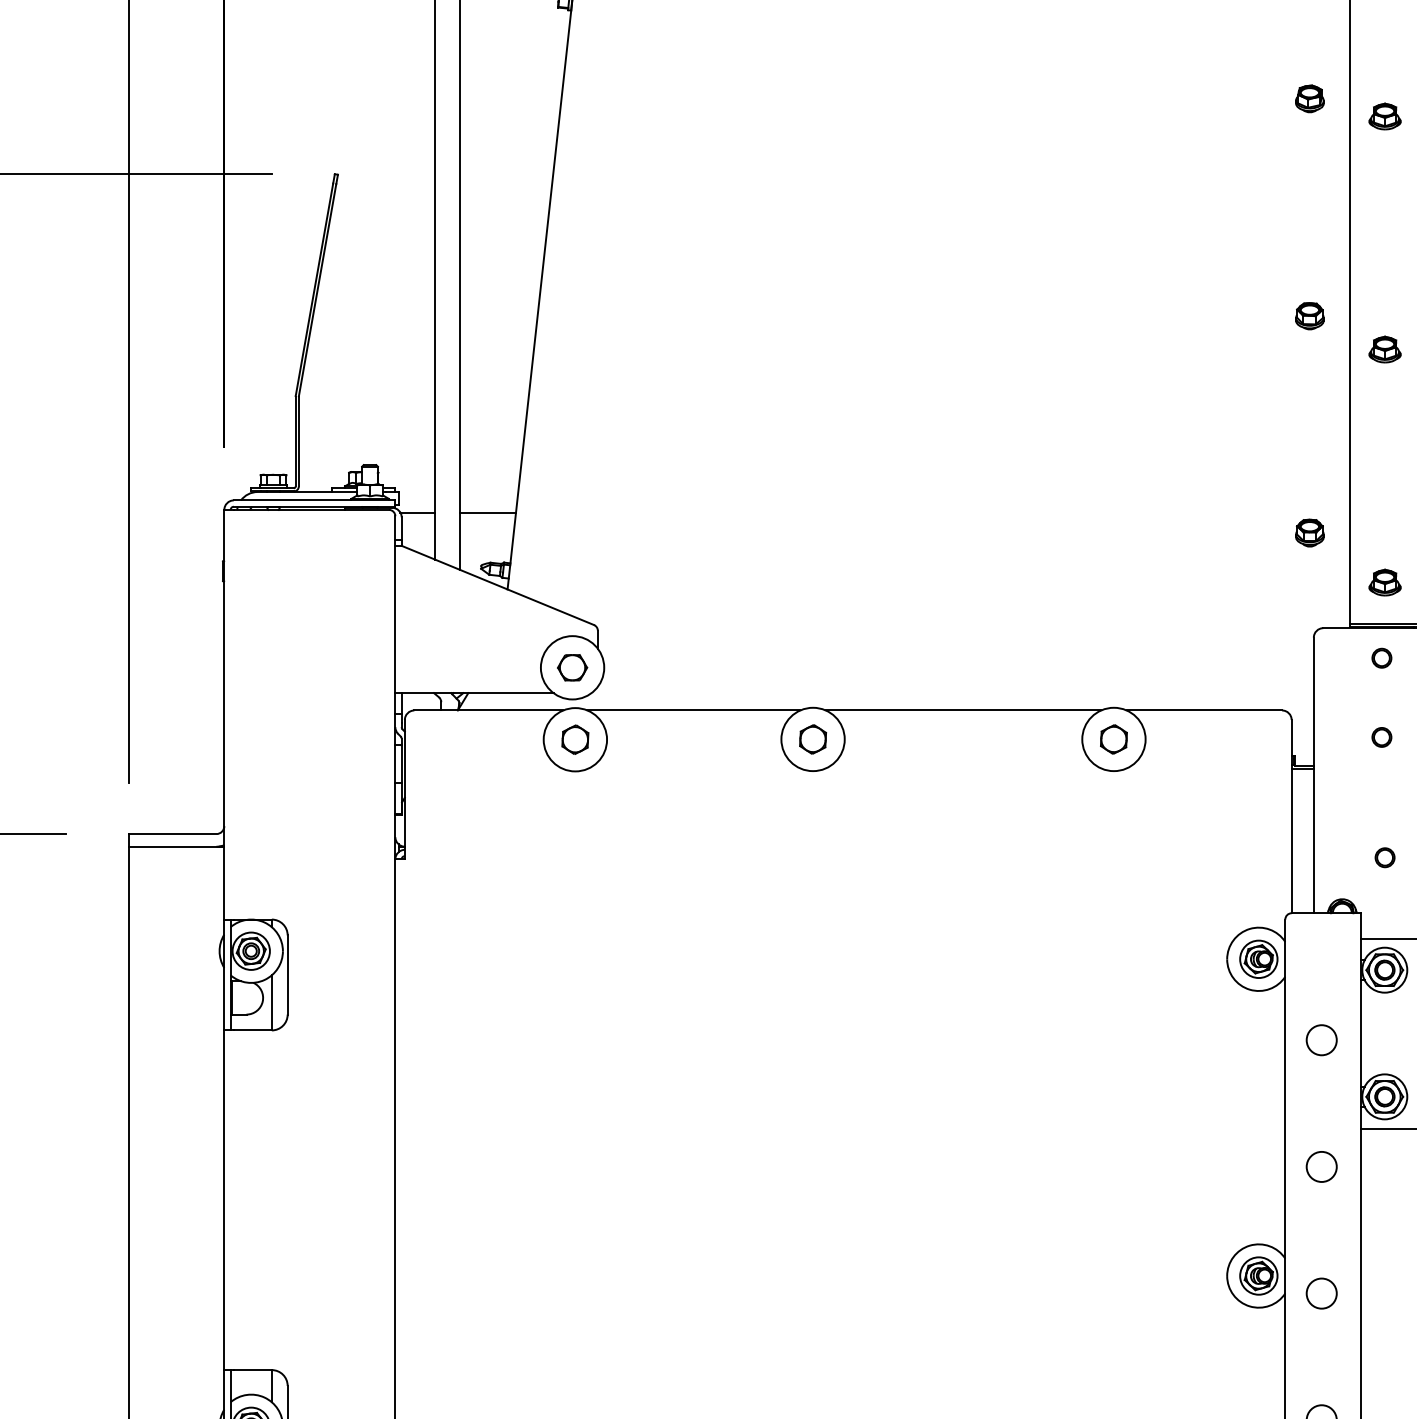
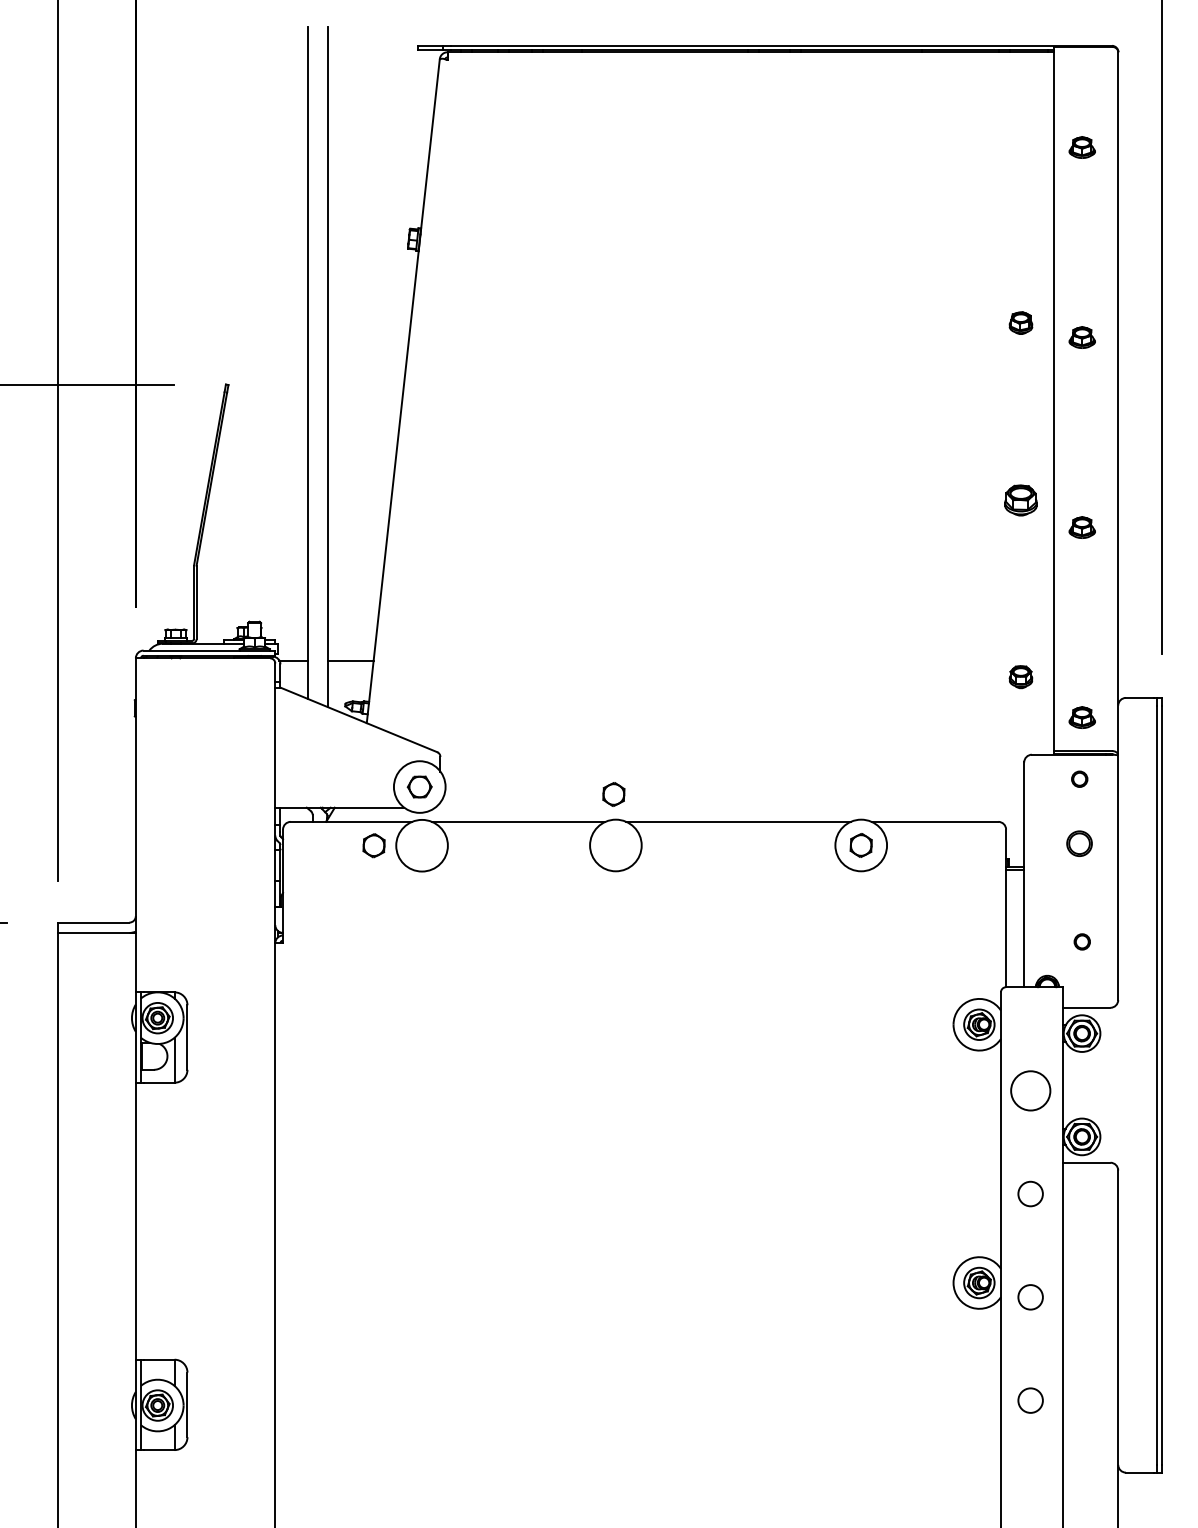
part: (1309, 315) -> (1020, 499), size x1.4
circle: (1381, 737) -> (1079, 843), size x1.6
part: (574, 739) -> (373, 845), moved
part: (812, 739) -> (613, 794), moved
circle: (1321, 1039) -> (1030, 1090), size x1.6

